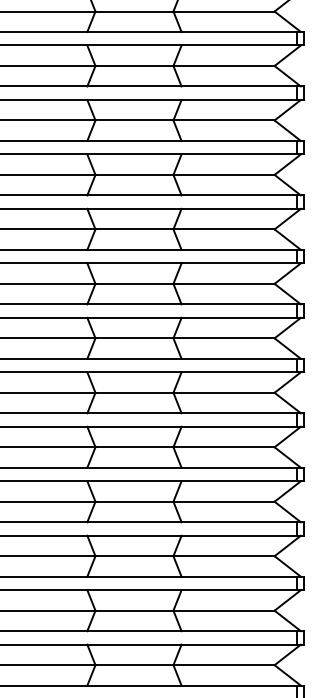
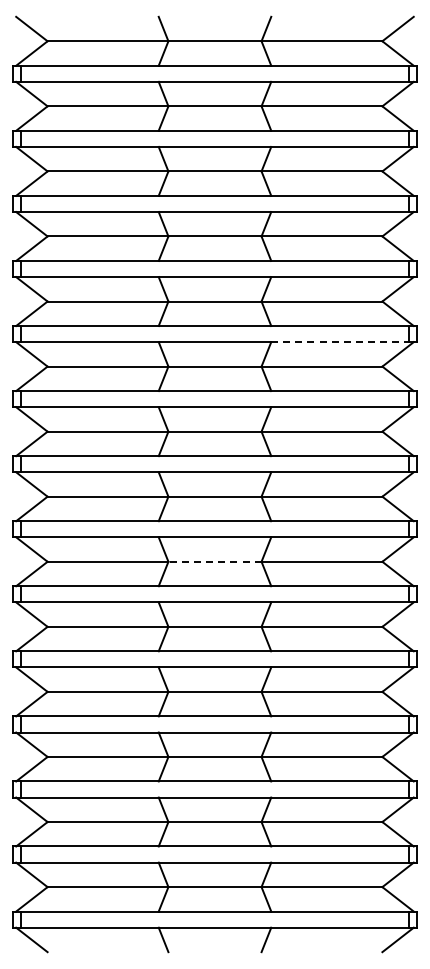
line: (239, 209) -> (340, 342), solid -> dashed
line: (134, 392) -> (215, 561), solid -> dashed

